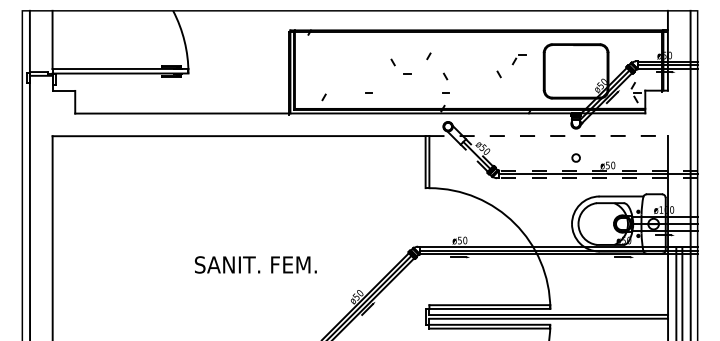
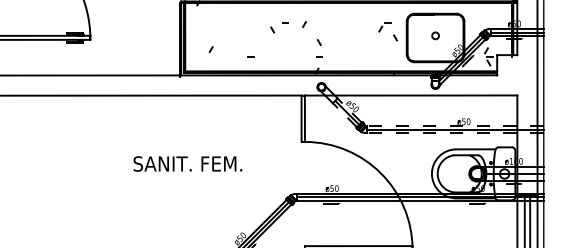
line: (407, 73) -> (285, 22), moved
line: (498, 74) -> (394, 38), moved
line: (323, 97) -> (210, 49), moved
line: (549, 136) -> (411, 95), dashed -> solid
part: (575, 157) -> (435, 35), moved
text: (255, 264) -> (187, 163), moved

